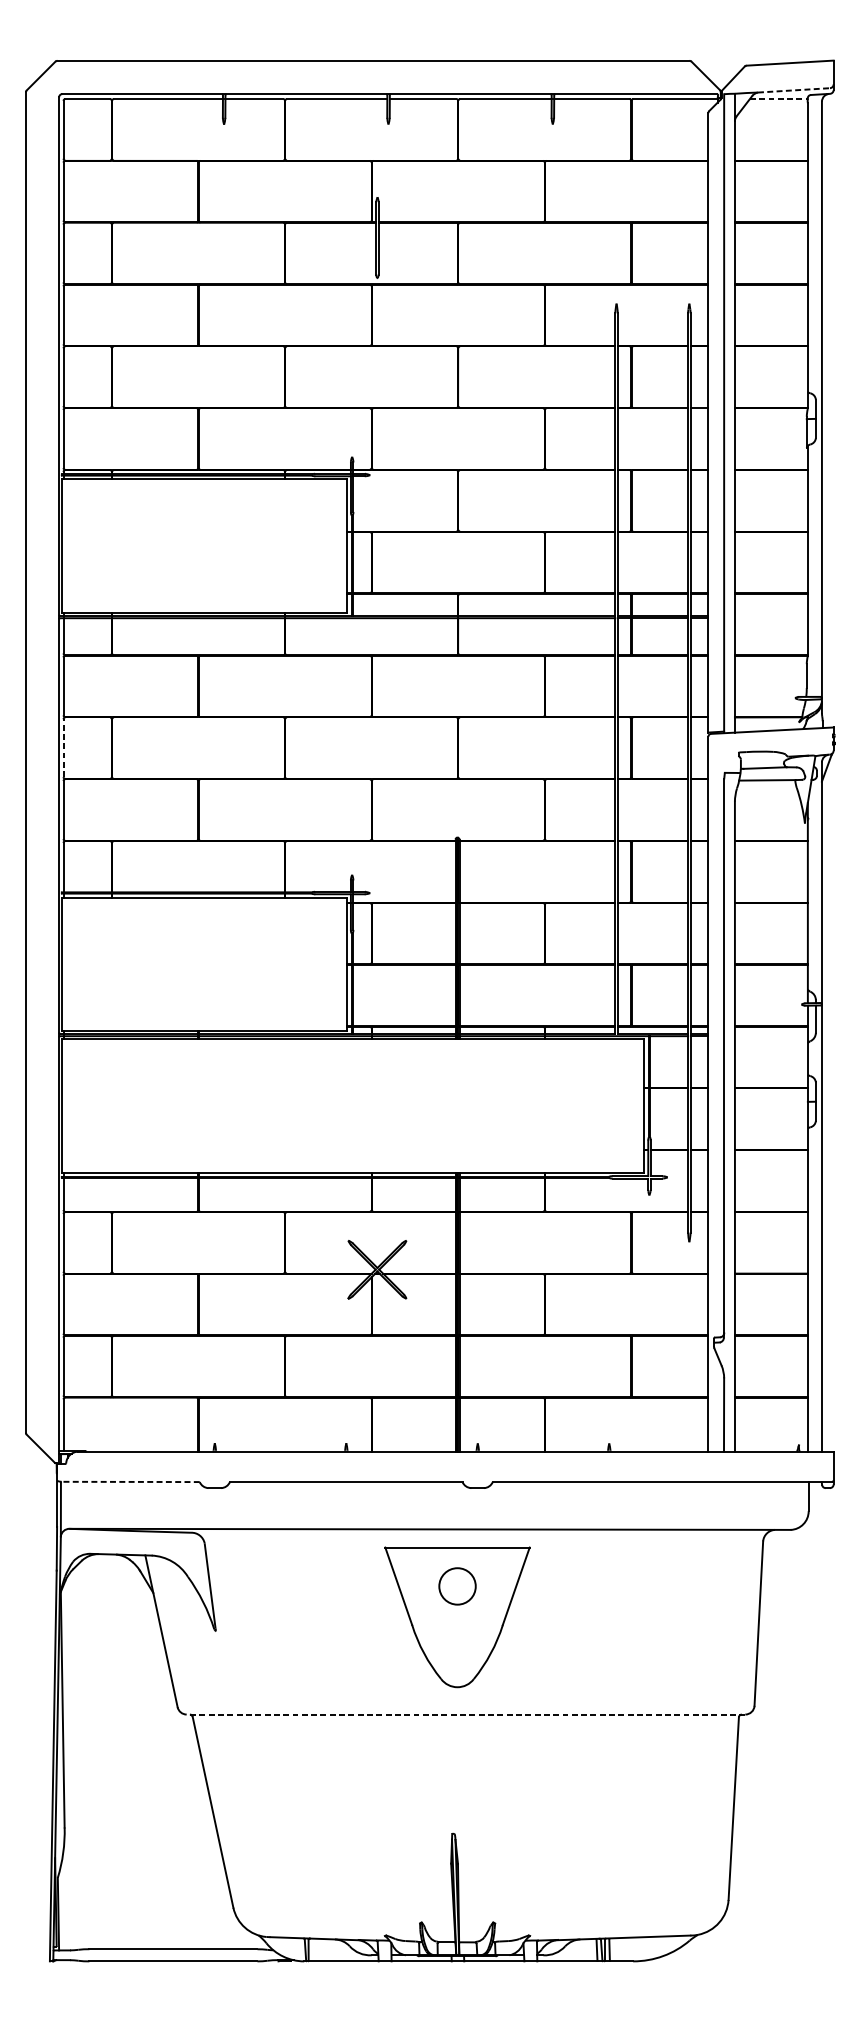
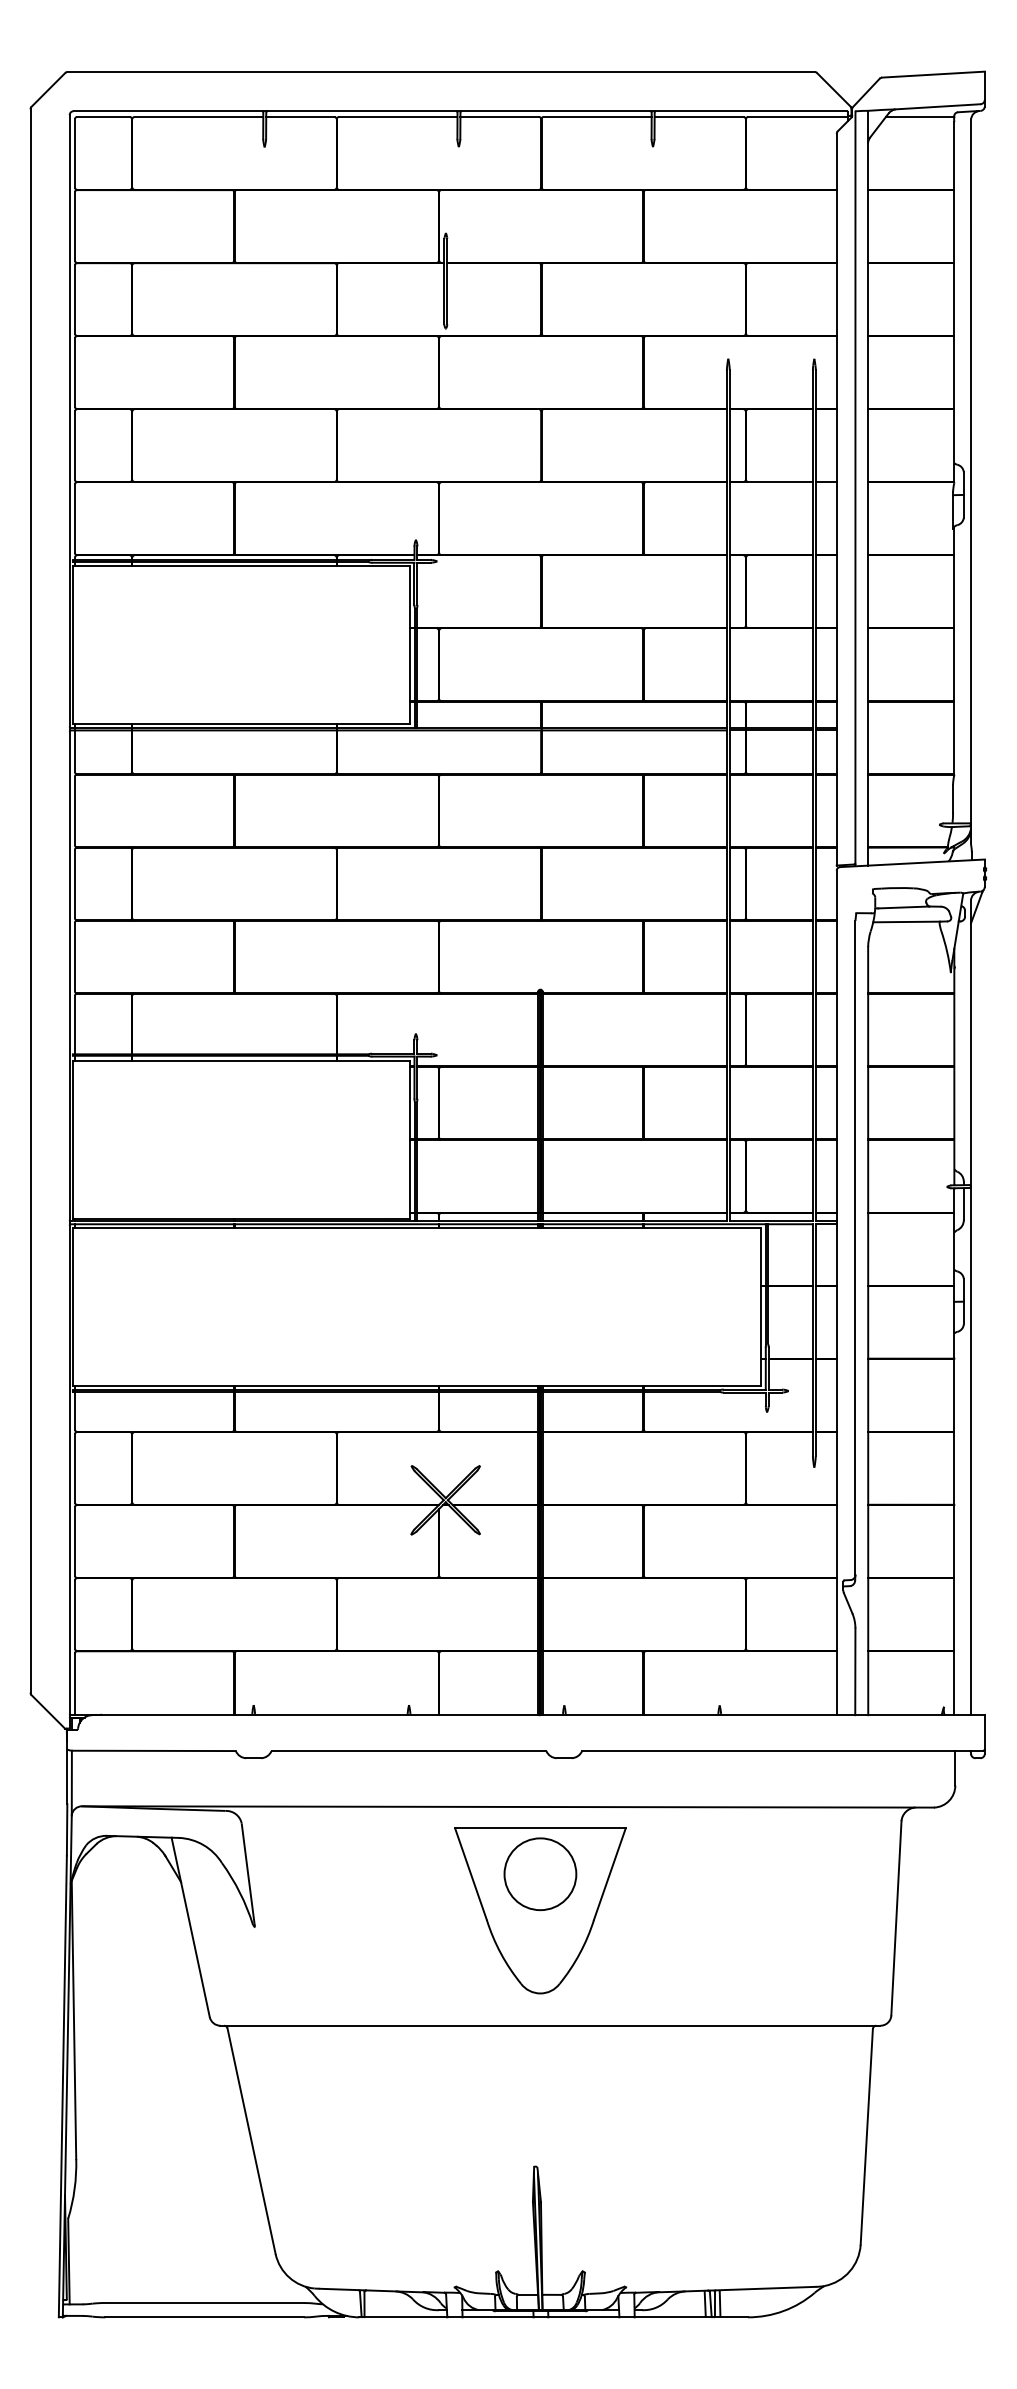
line: (793, 90) -> (937, 106), dashed -> solid
line: (779, 99) -> (920, 117), dashed -> solid
line: (63, 747) -> (74, 883), dashed -> solid
line: (130, 1481) -> (154, 1750), dashed -> solid
circle: (457, 1586) -> (540, 1874), size x1.67
line: (465, 1714) -> (549, 2025), dashed -> solid

